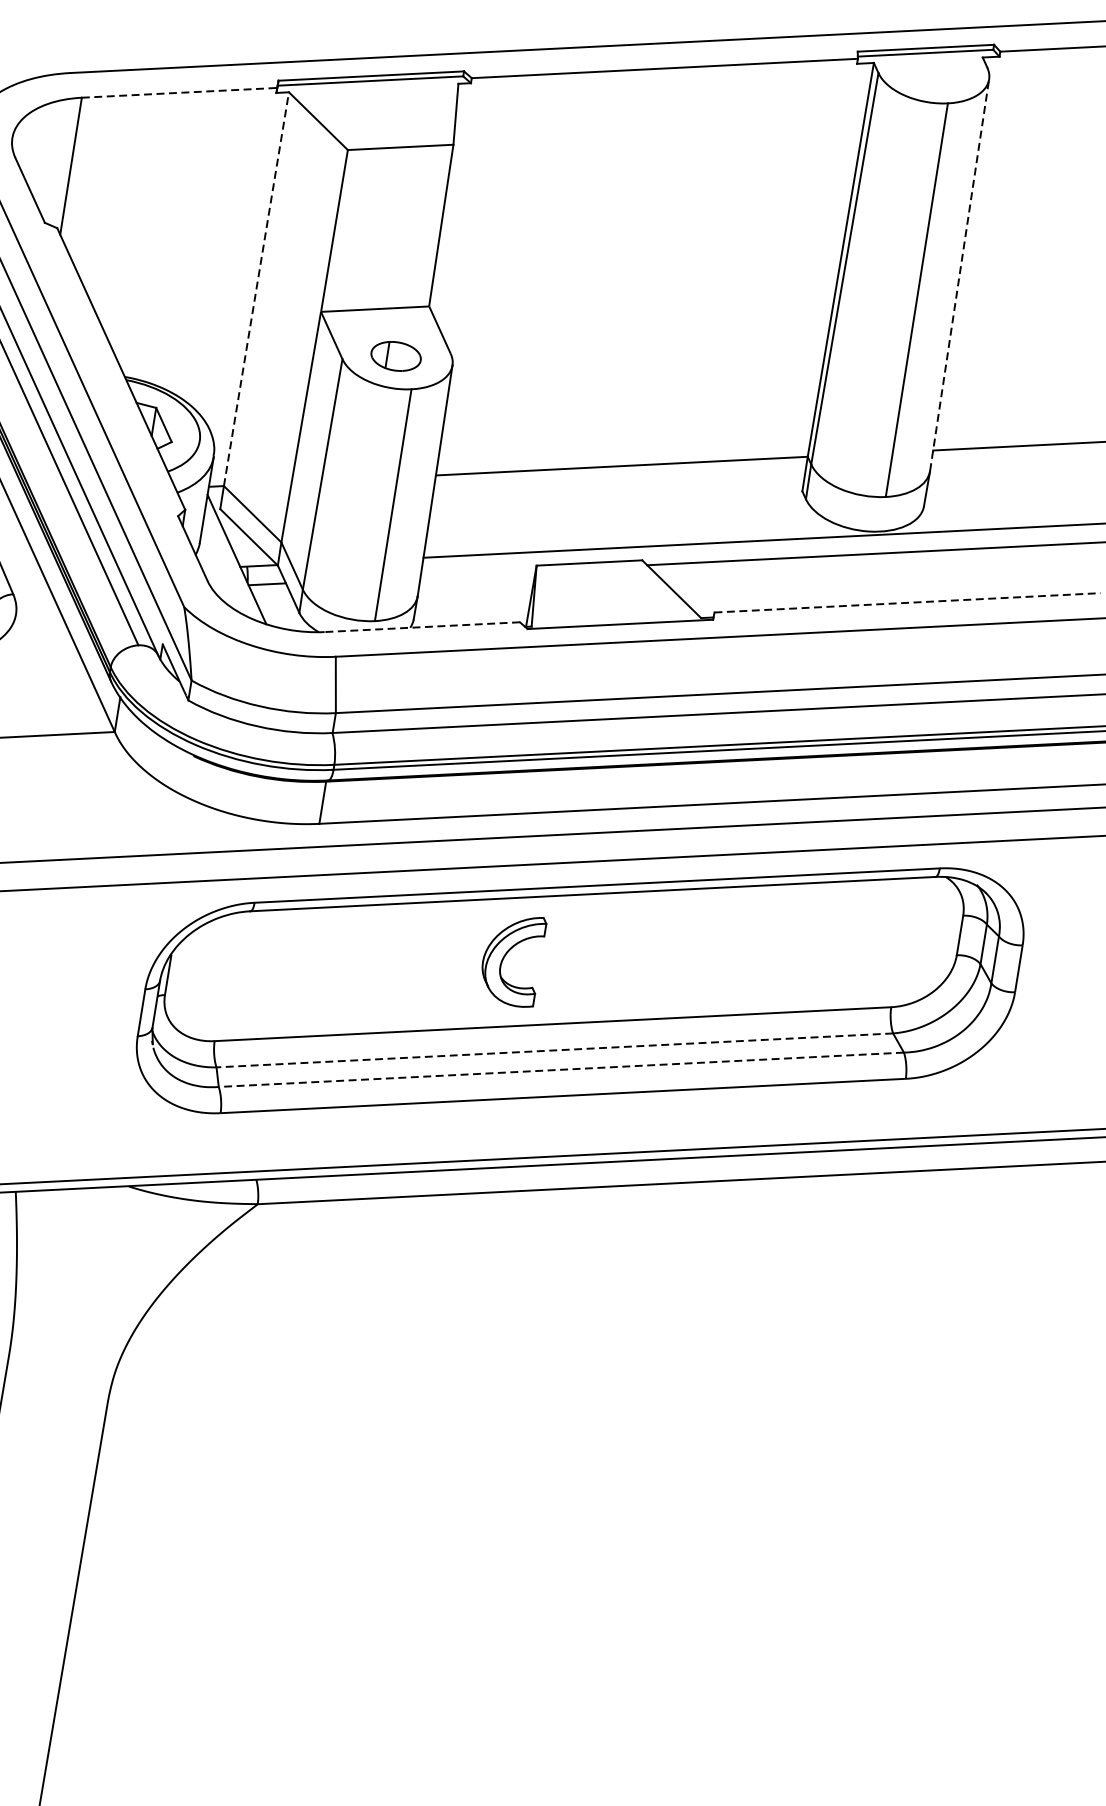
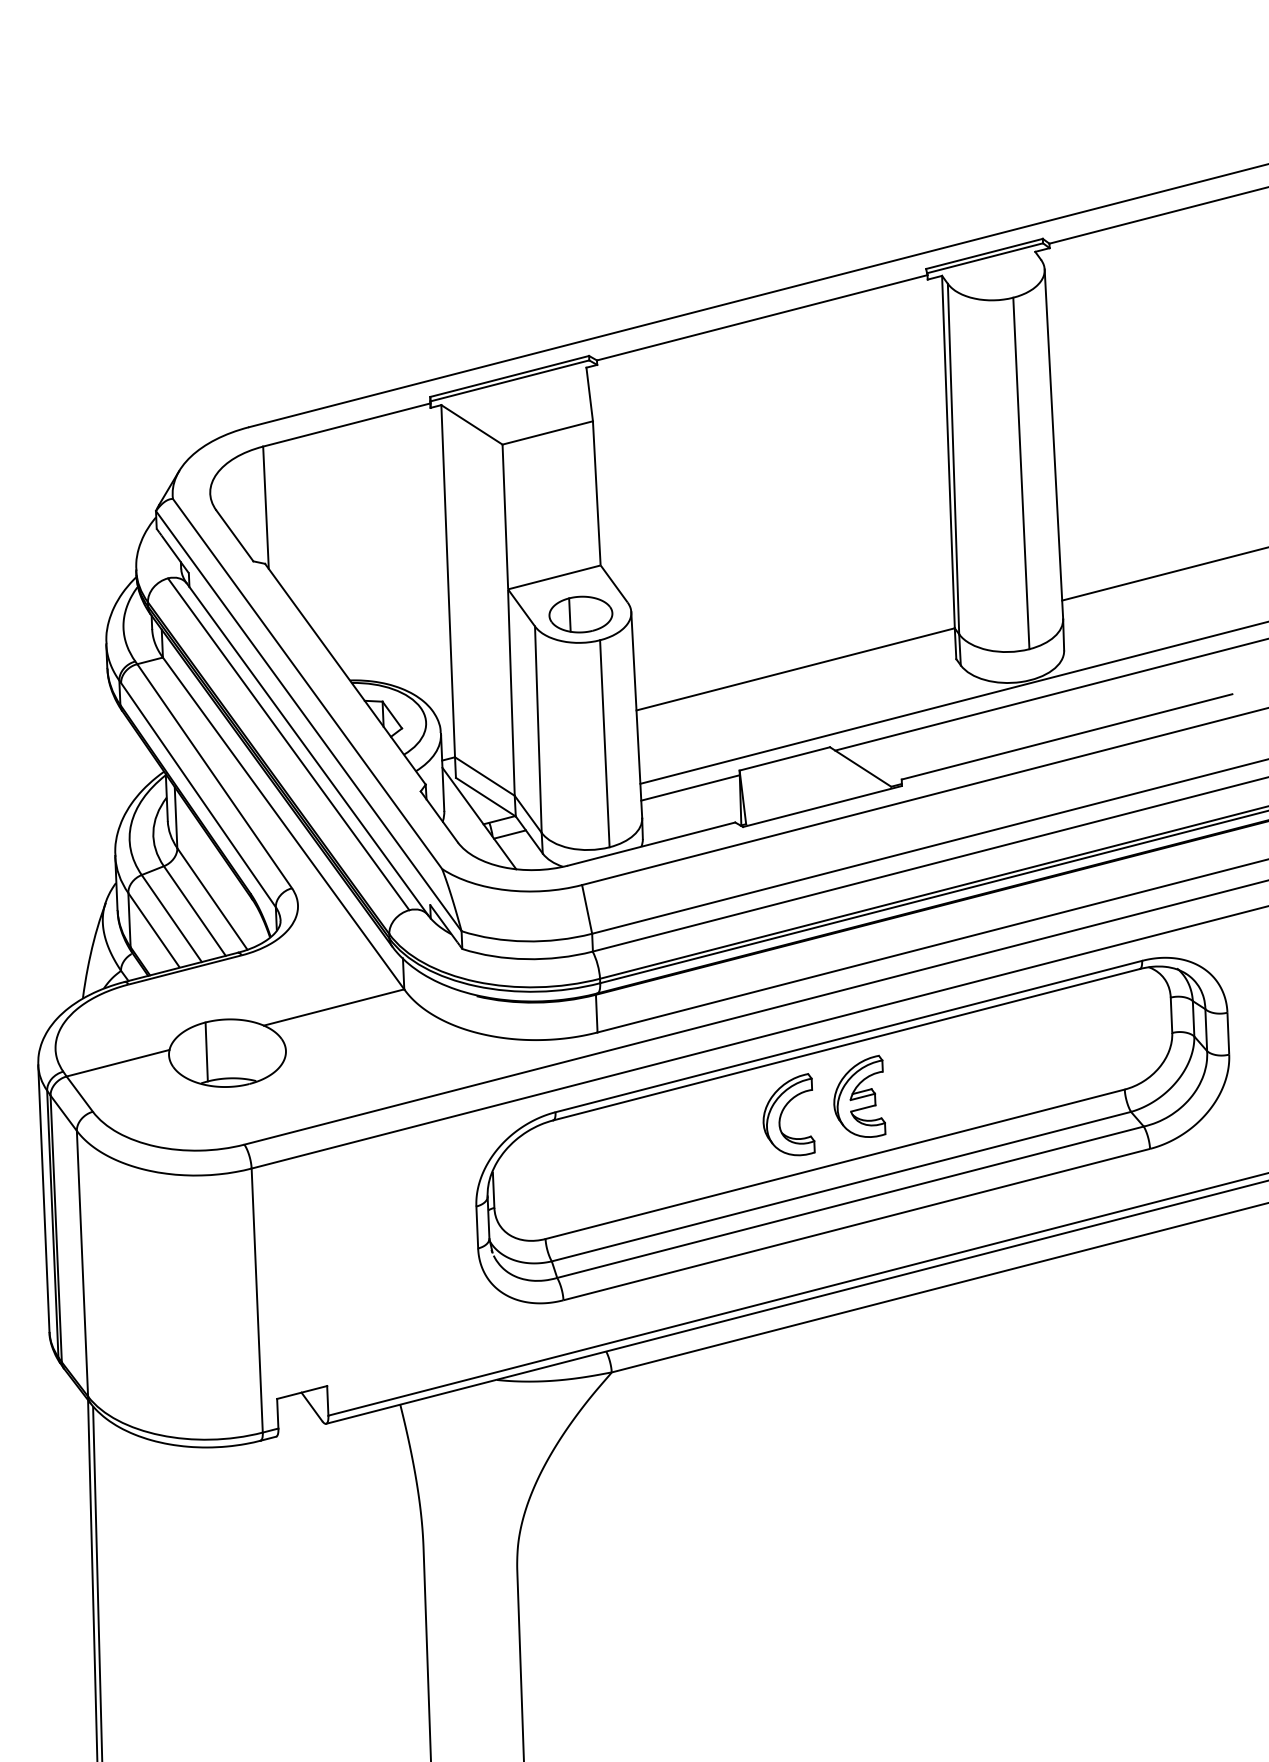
line: (180, 92) -> (347, 424), dashed -> solid
line: (959, 275) -> (1053, 444), dashed -> solid
line: (256, 288) -> (448, 580), dashed -> solid
part: (395, 356) -> (580, 614), size x1.43
line: (478, 573) -> (690, 787), added
line: (908, 602) -> (1067, 736), dashed -> solid
line: (422, 627) -> (651, 844), dashed -> solid
part: (595, 953) -> (859, 1095), added
line: (553, 1050) -> (840, 1186), dashed -> solid
line: (561, 1070) -> (850, 1202), dashed -> solid

